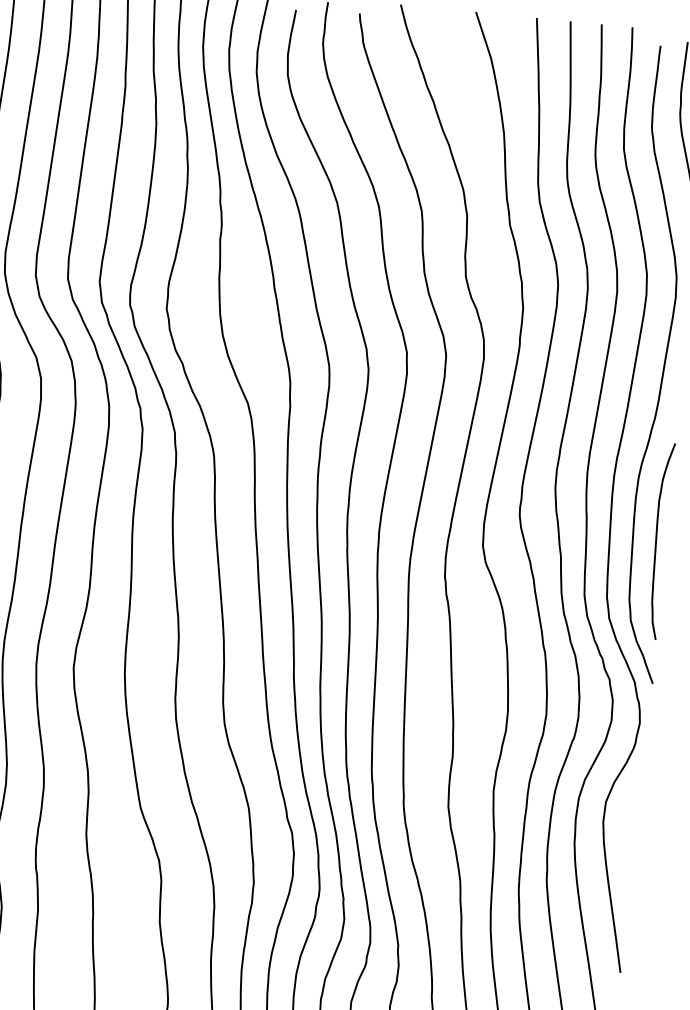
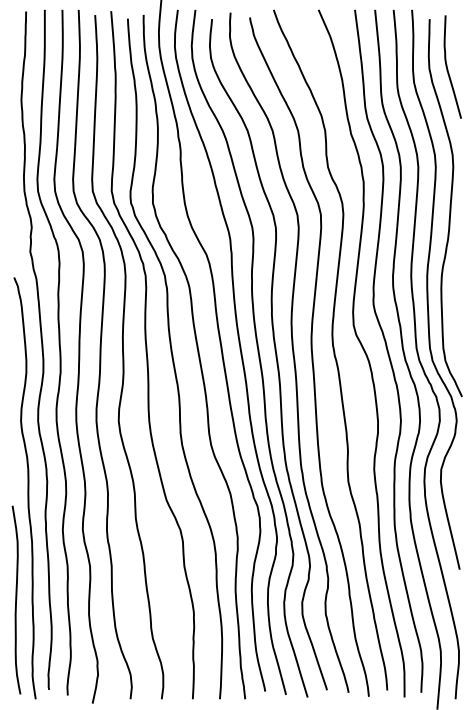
curve: (657, 539) -> (456, 311), removed

